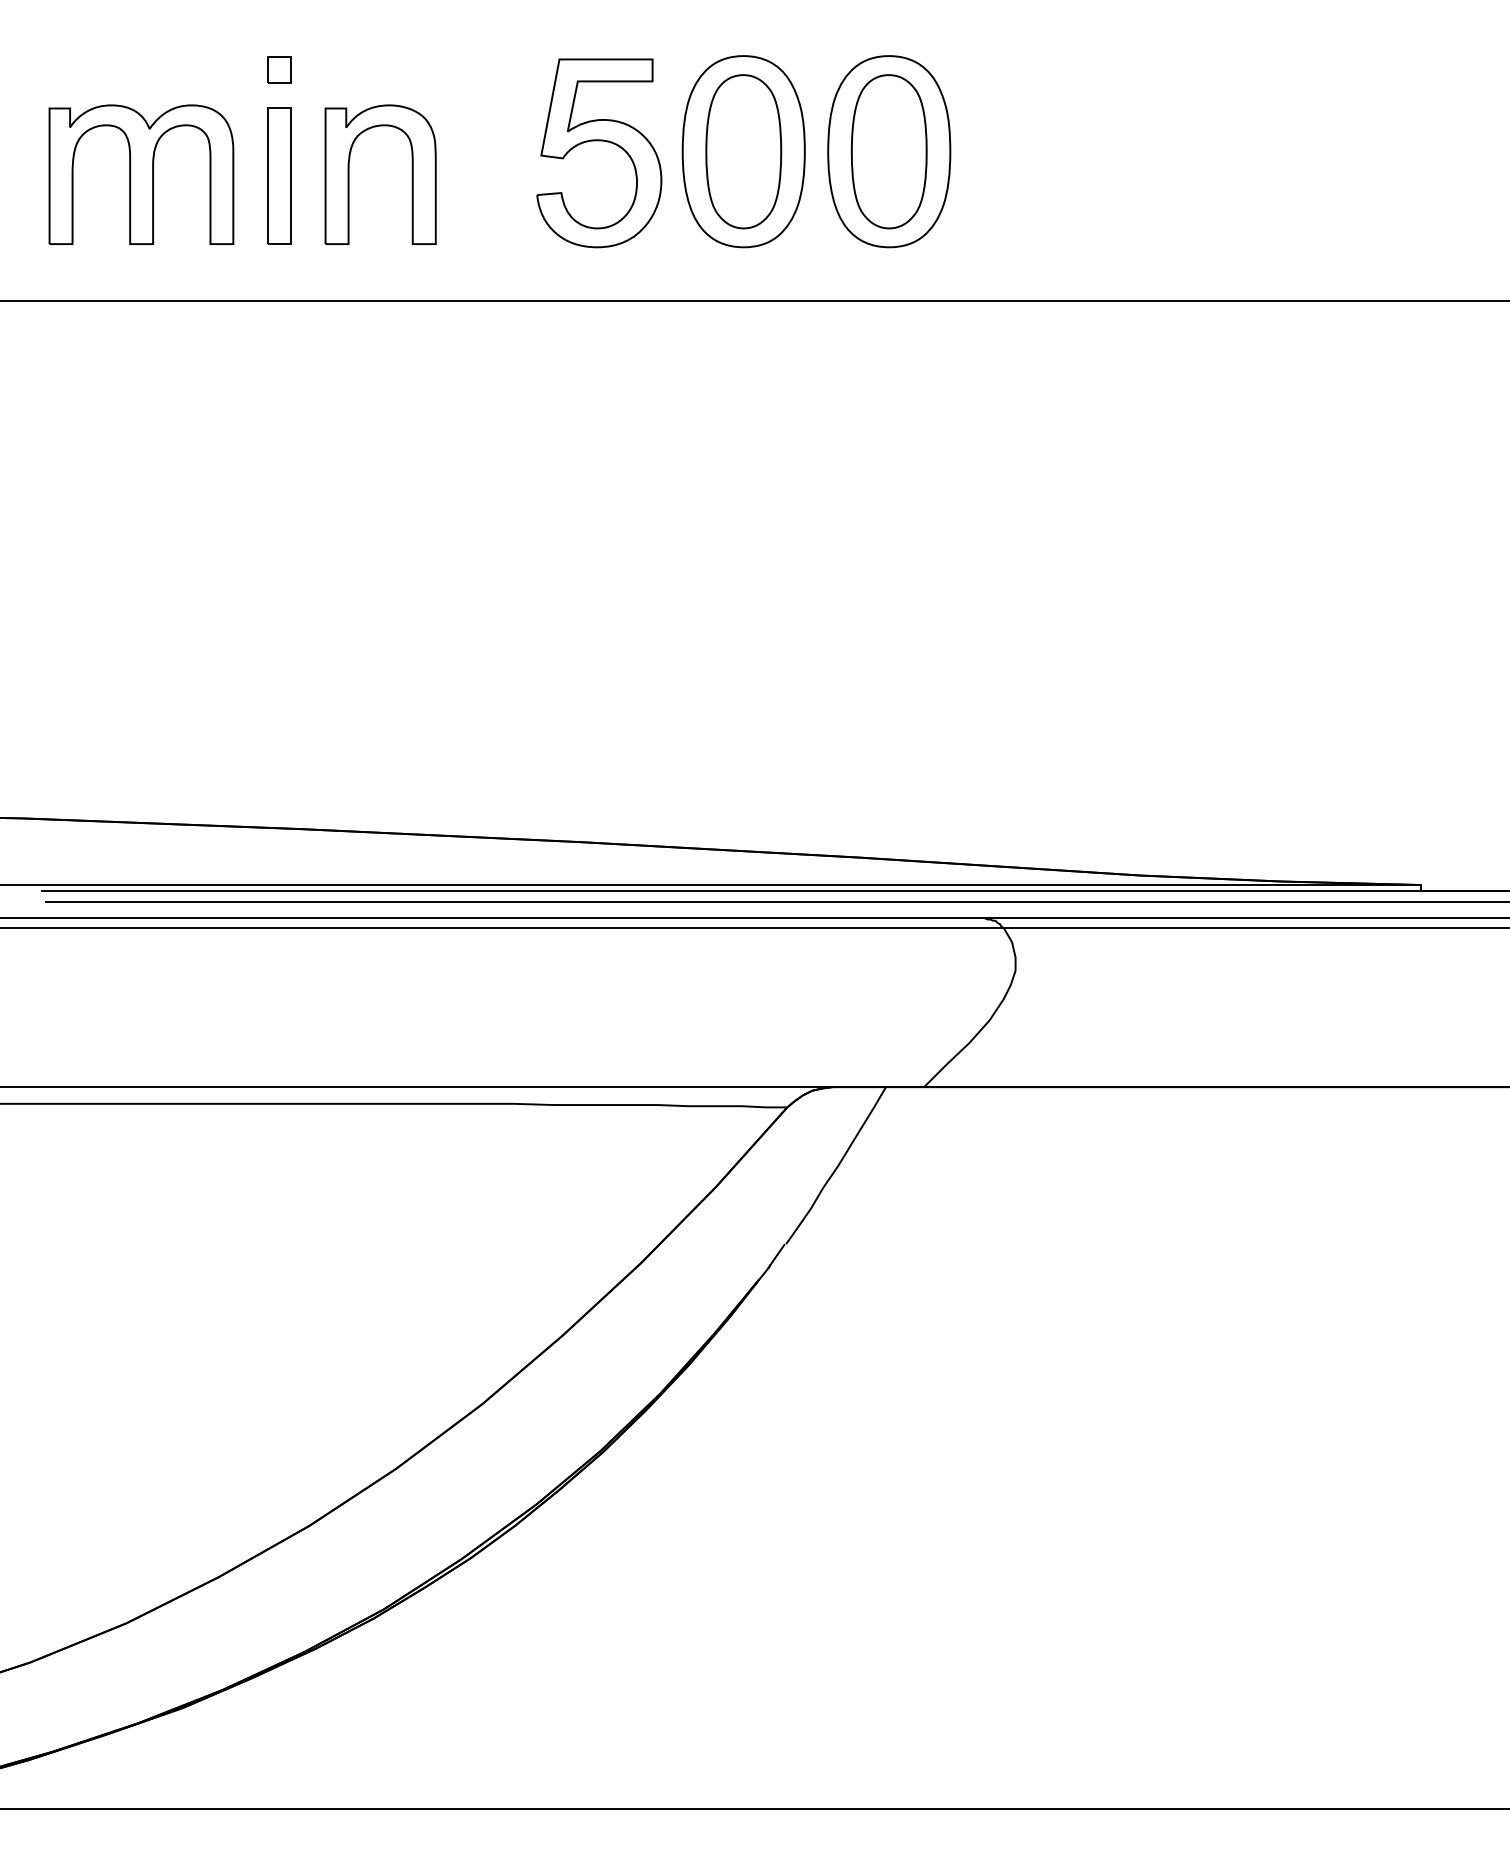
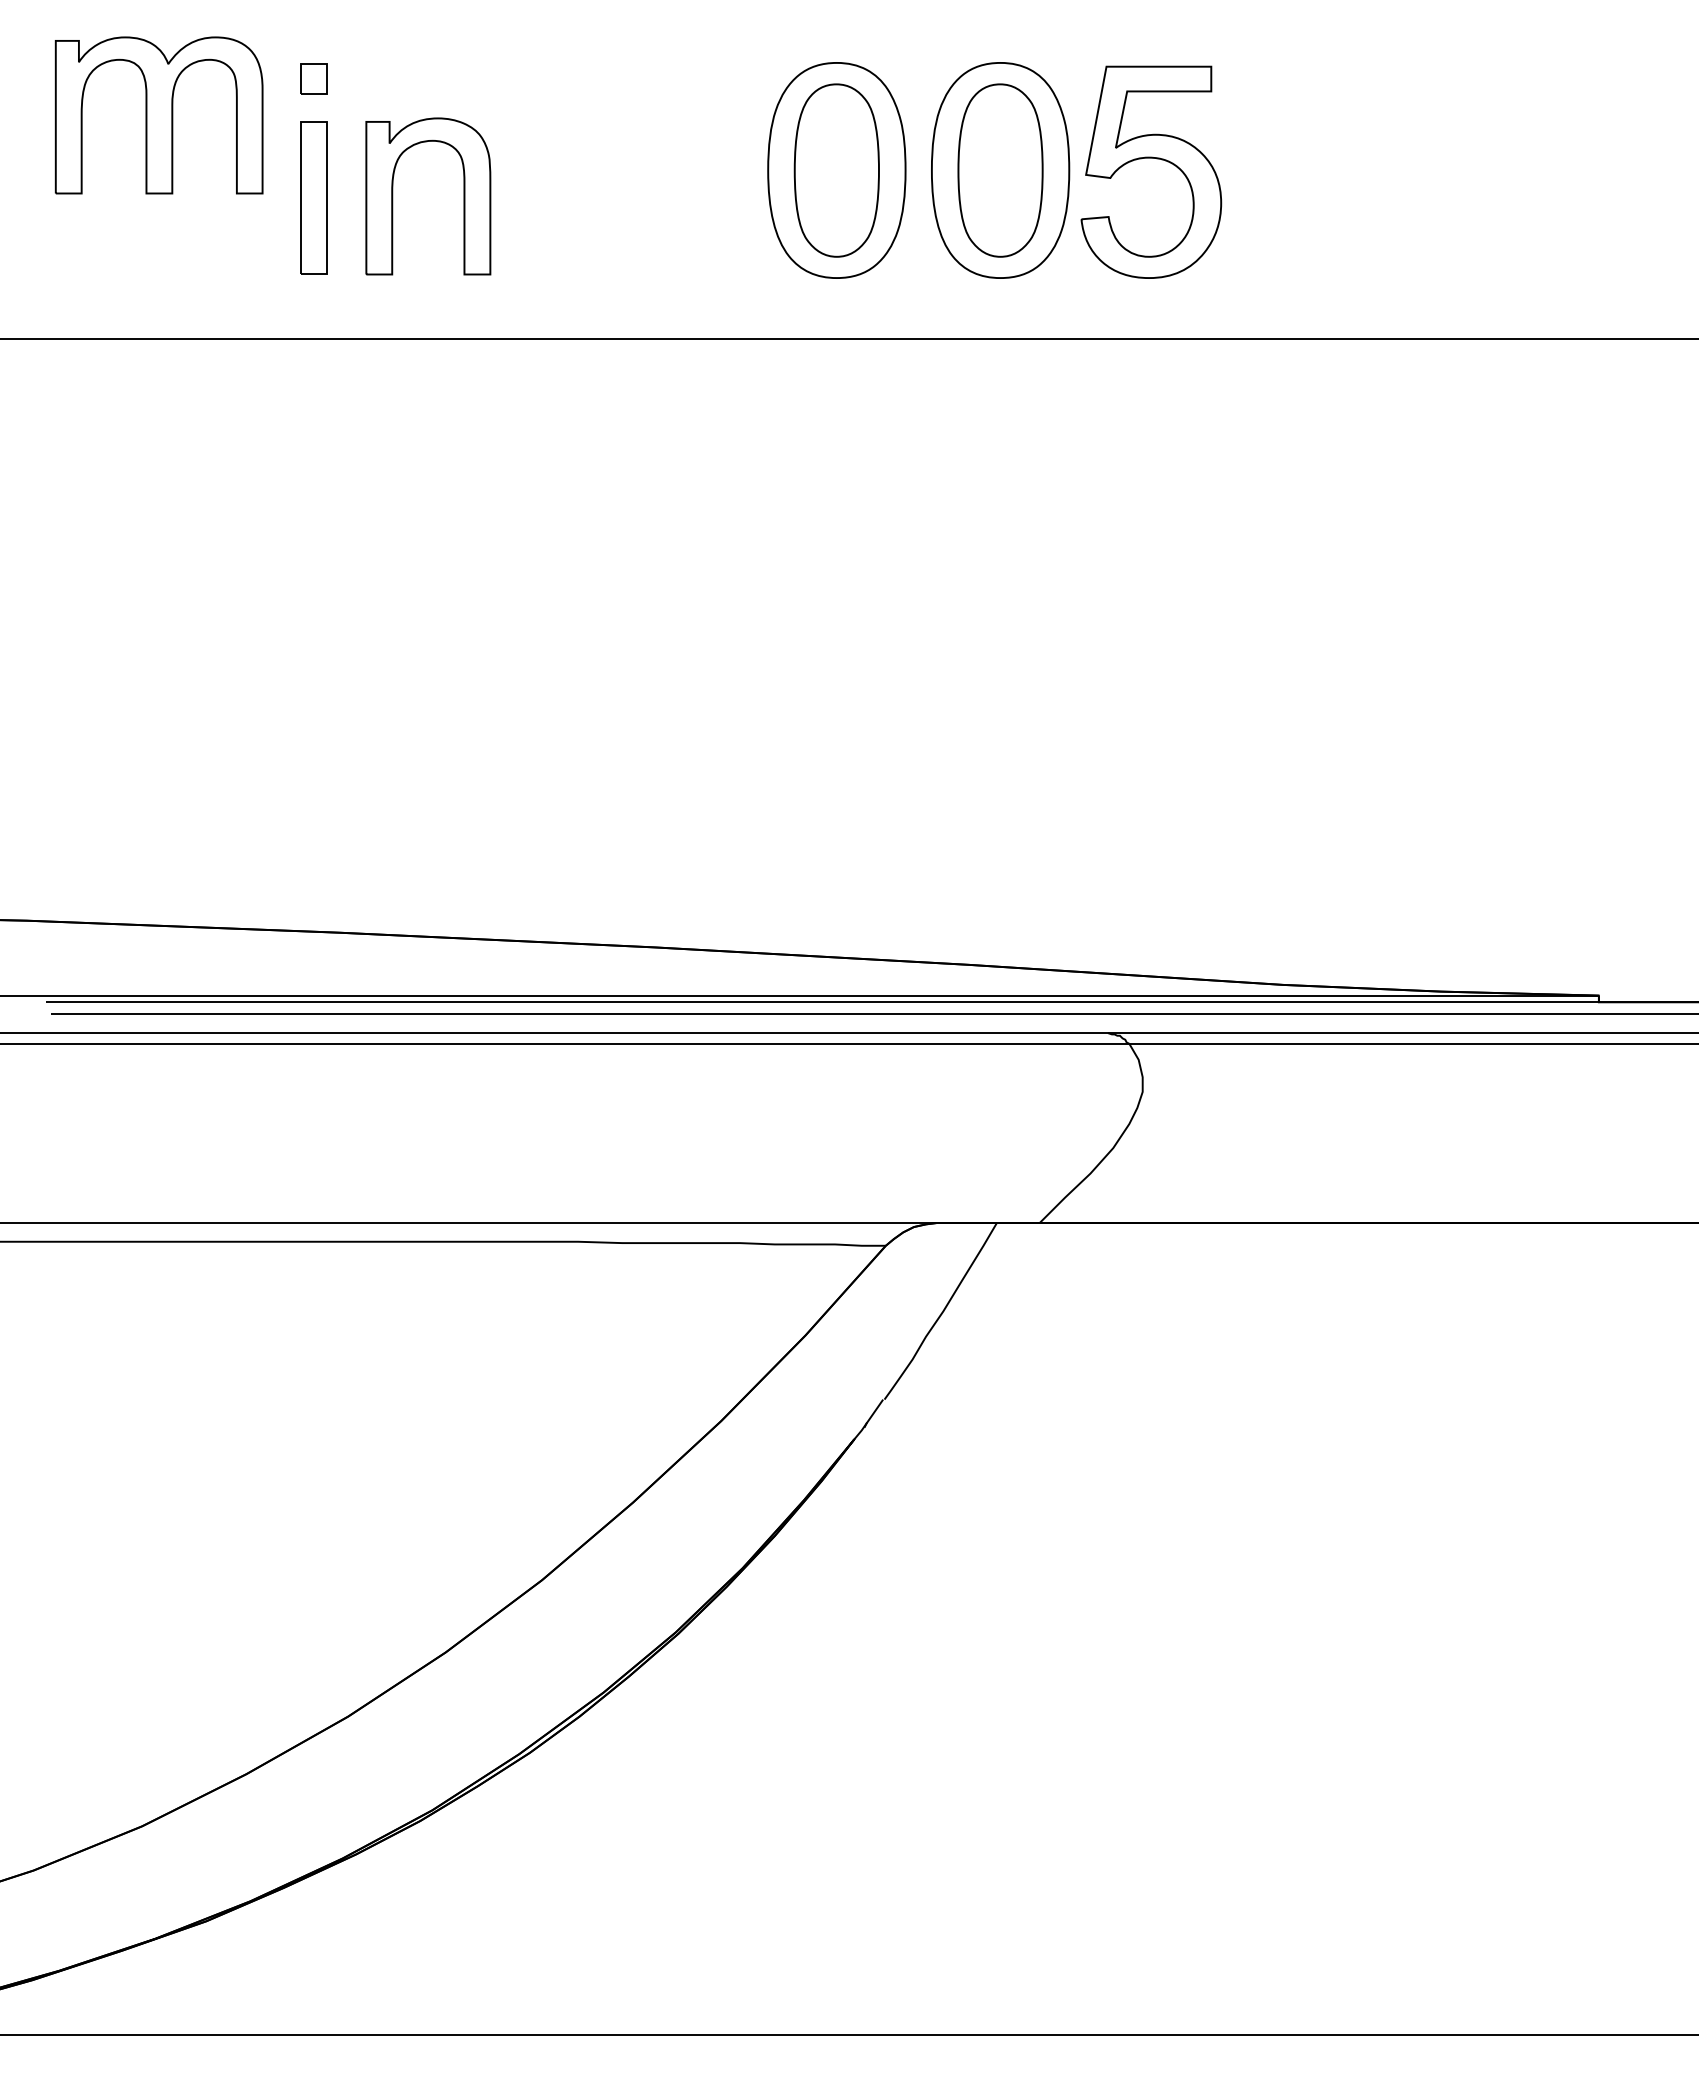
part: (599, 141) -> (1151, 158), moved
part: (140, 174) -> (158, 115), moved

